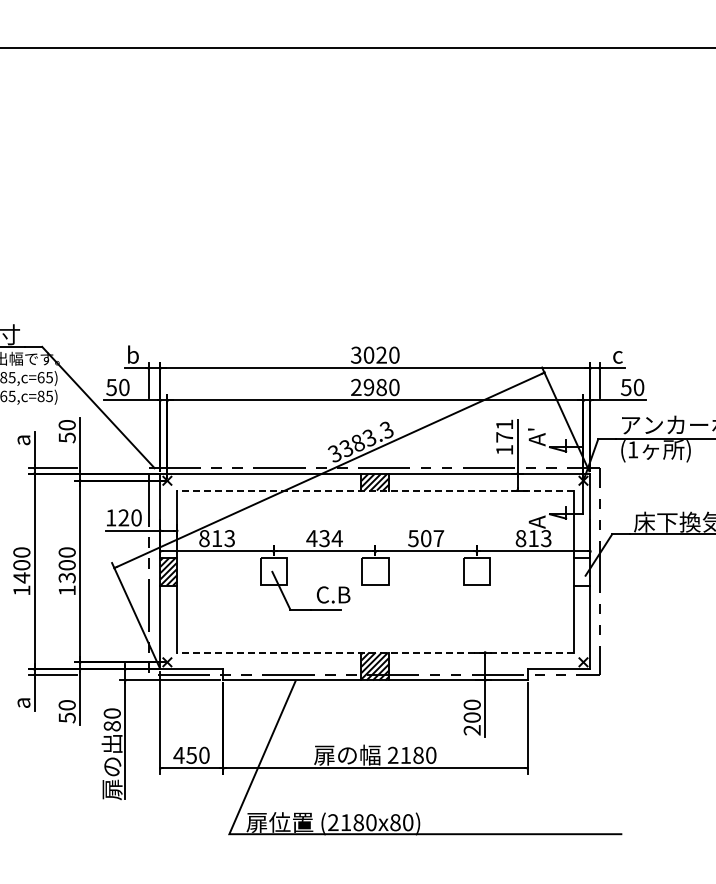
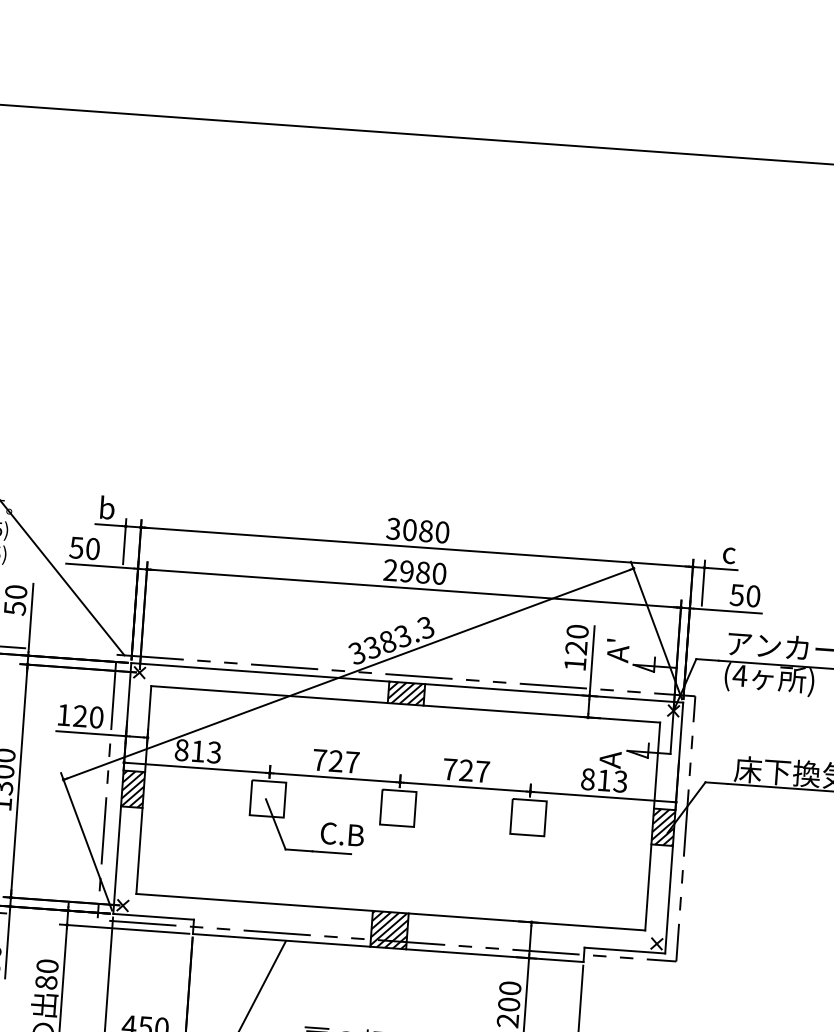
text: (381, 354) -> (426, 530), 3020 -> 3080
text: (504, 430) -> (576, 639), 171 -> 120
text: (632, 449) -> (739, 675), (1 -> (4
line: (374, 490) -> (404, 704), dashed -> solid
text: (324, 538) -> (335, 761), 434 -> 727
text: (419, 538) -> (457, 769), 507 -> 727
hatch: (581, 571) -> (662, 827), added
line: (374, 652) -> (389, 912), dashed -> solid

